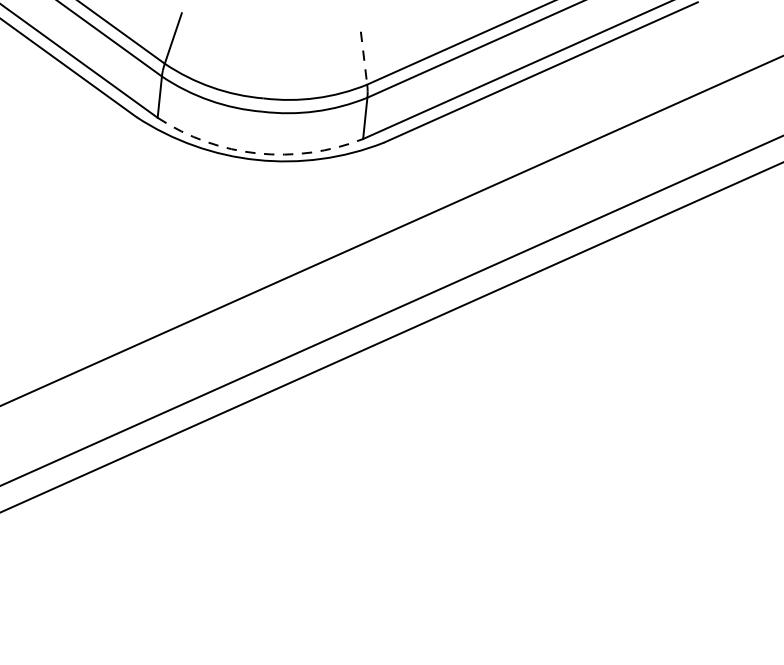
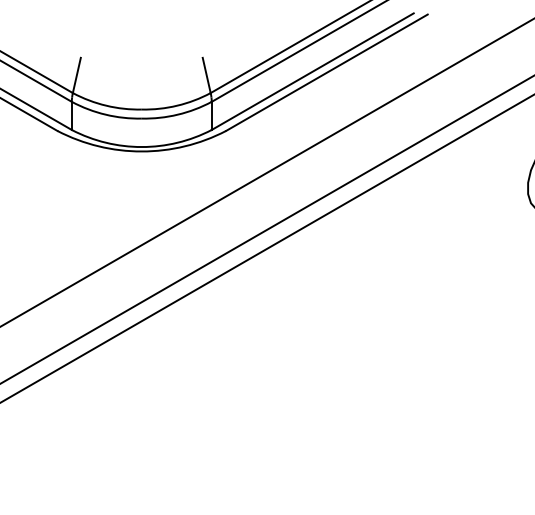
line: (363, 58) -> (206, 75), dashed -> solid
arc: (257, 154) -> (141, 147), dashed -> solid

